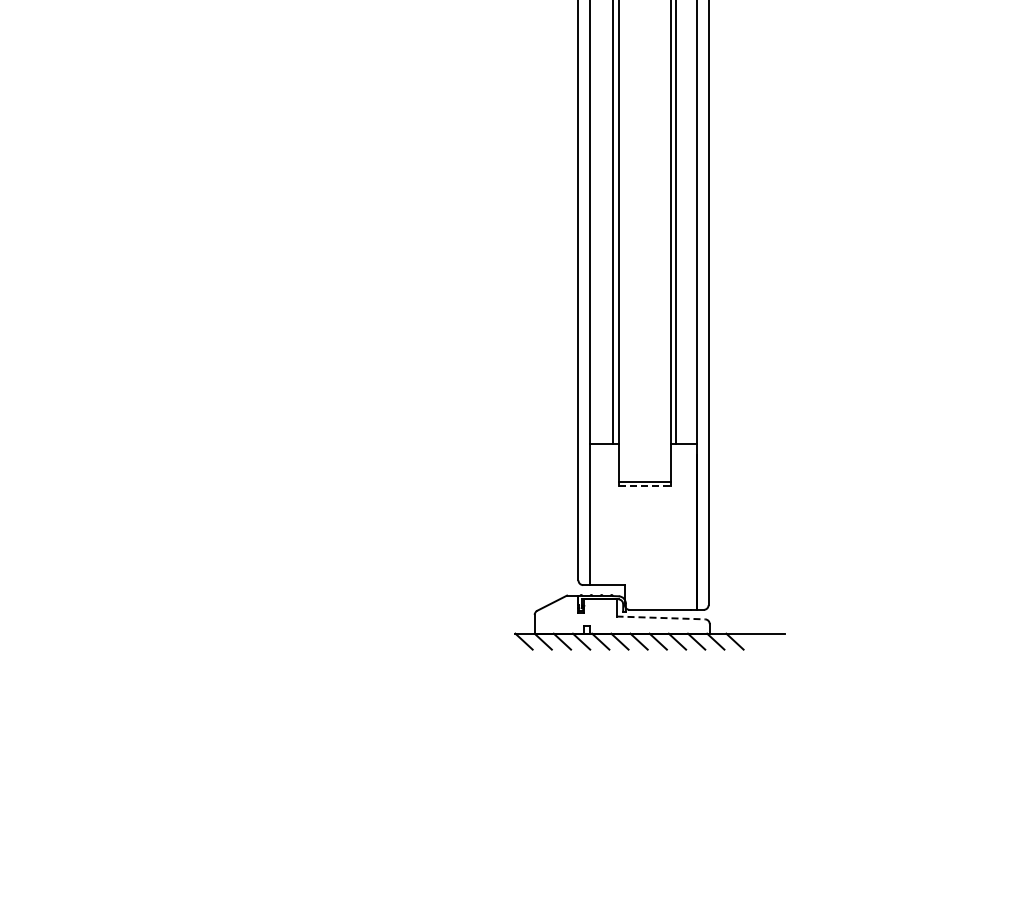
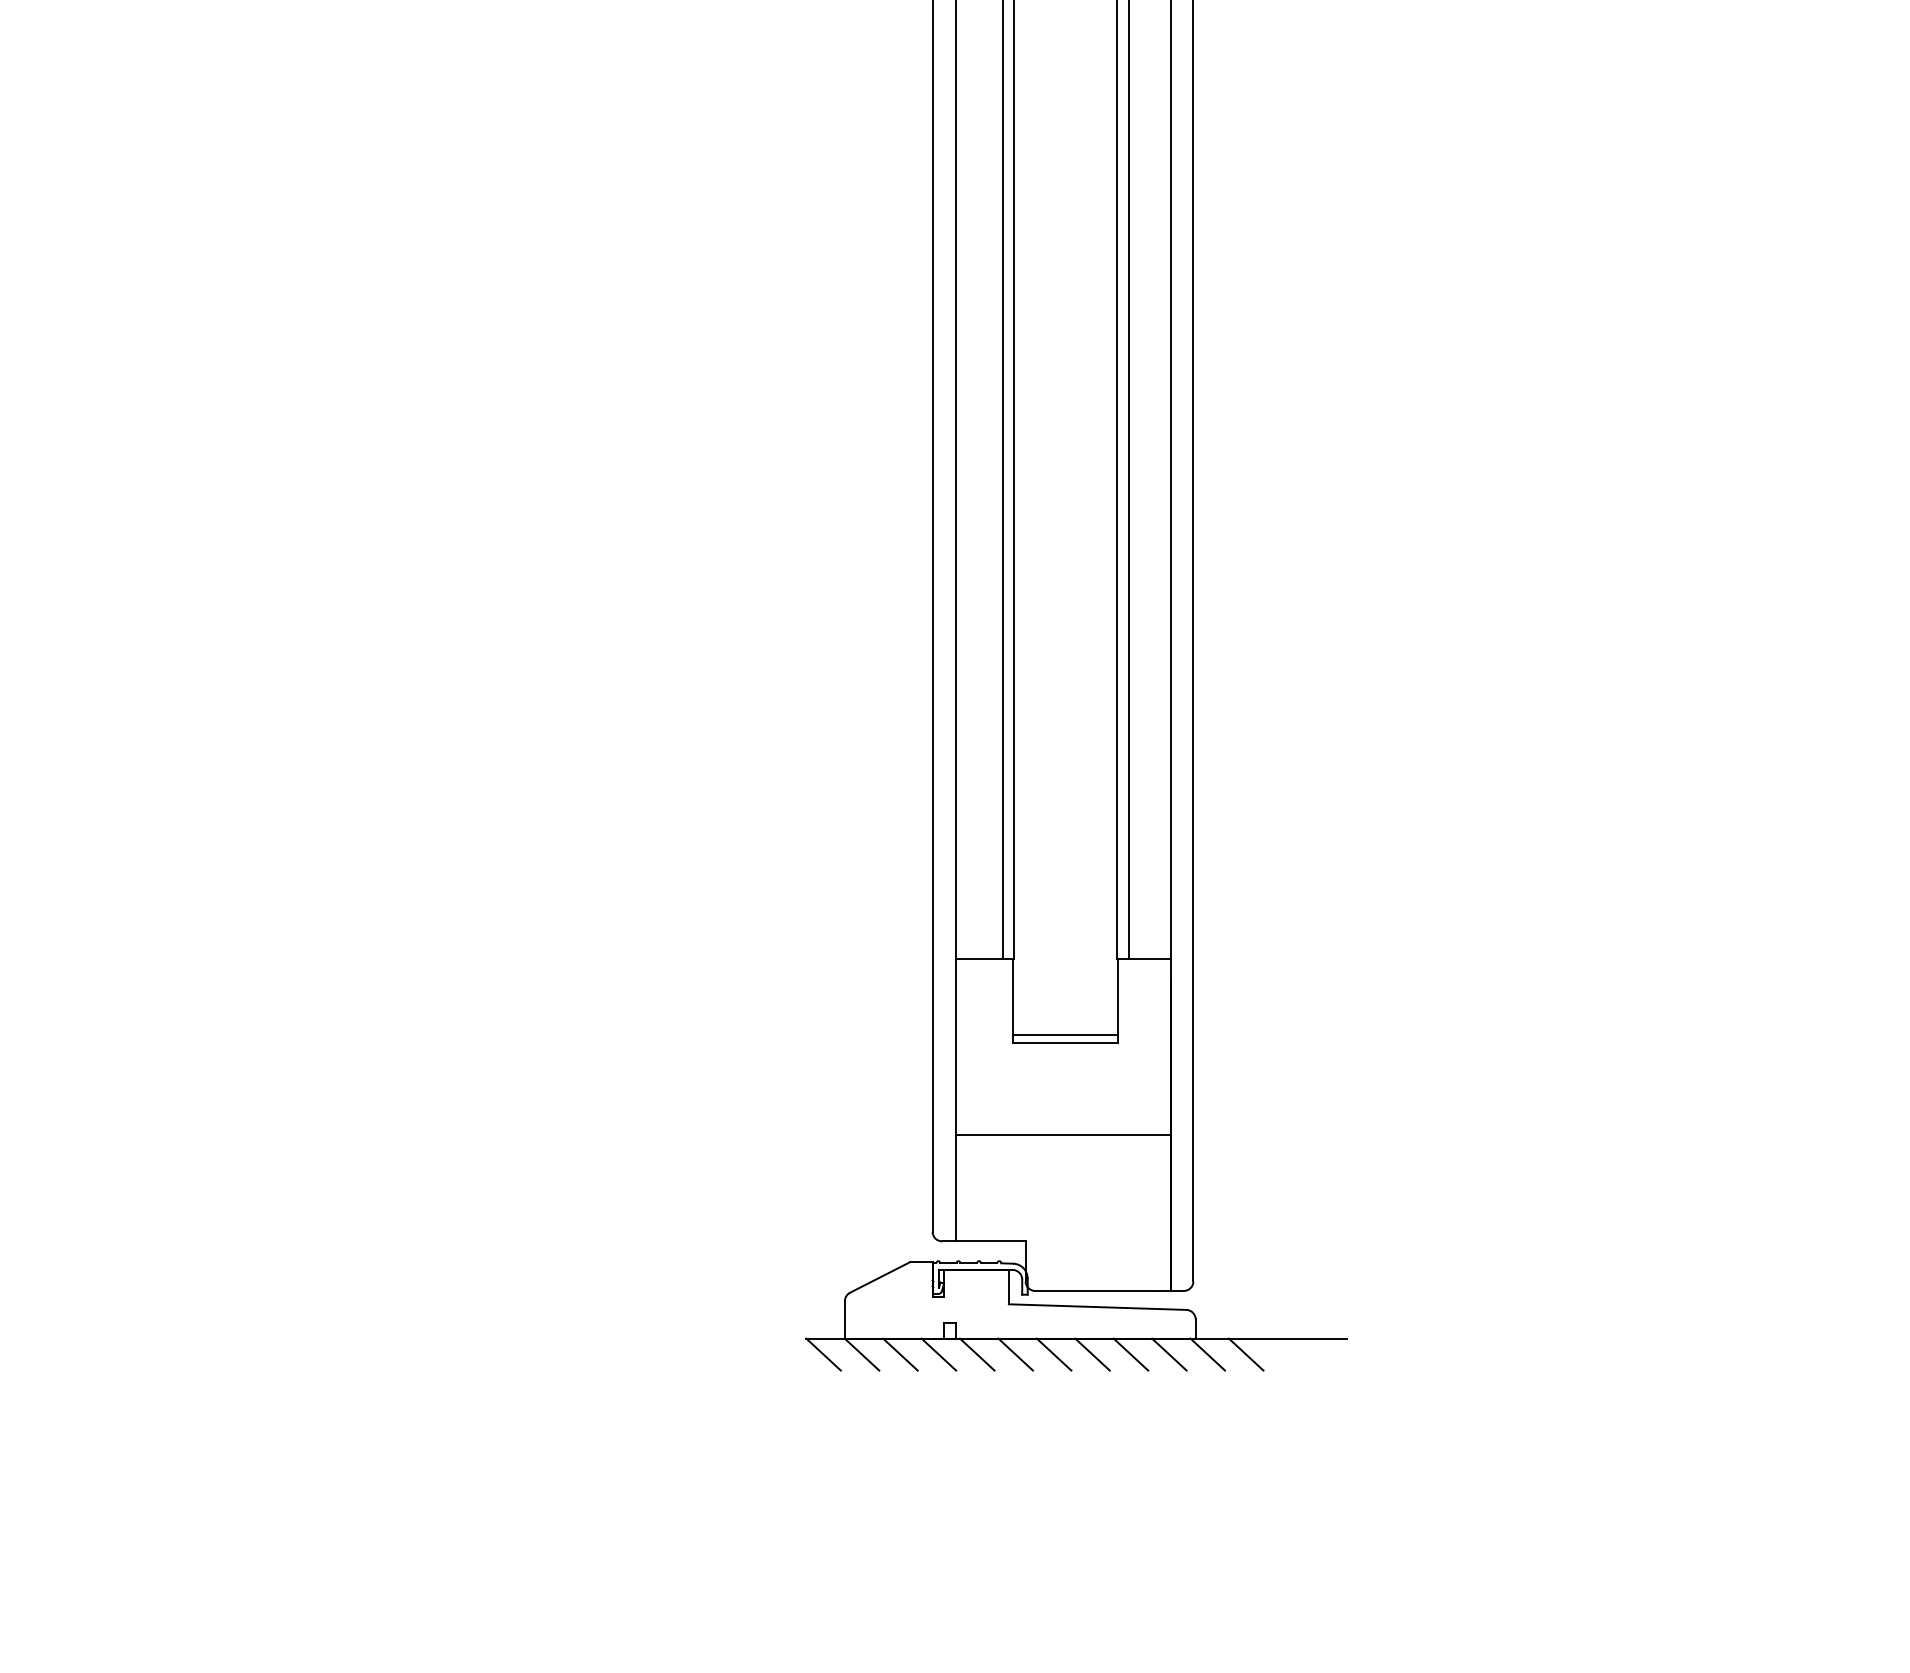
line: (645, 486) -> (1066, 1043), dashed -> solid
line: (643, 531) -> (1062, 1133), added
line: (661, 617) -> (1098, 1306), dashed -> solid

